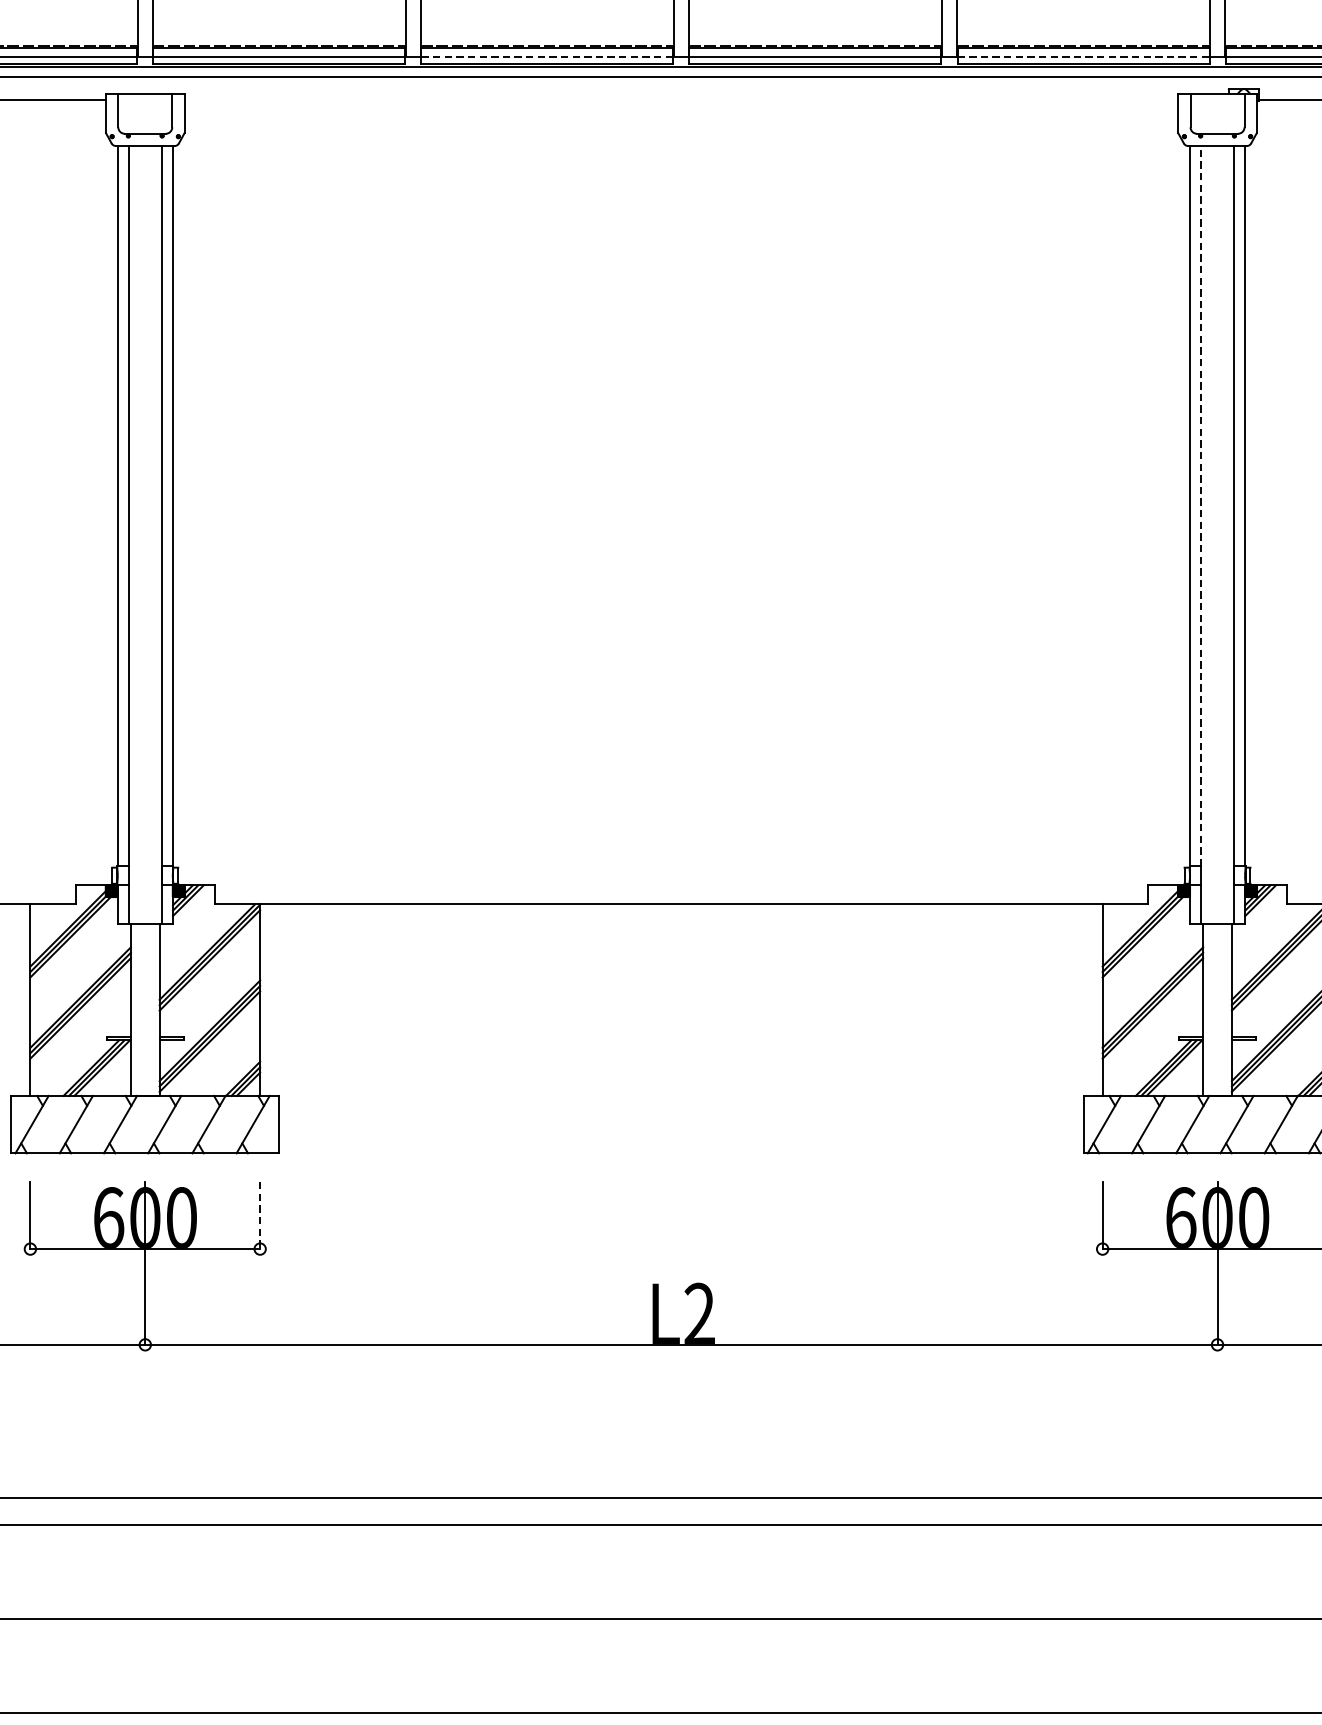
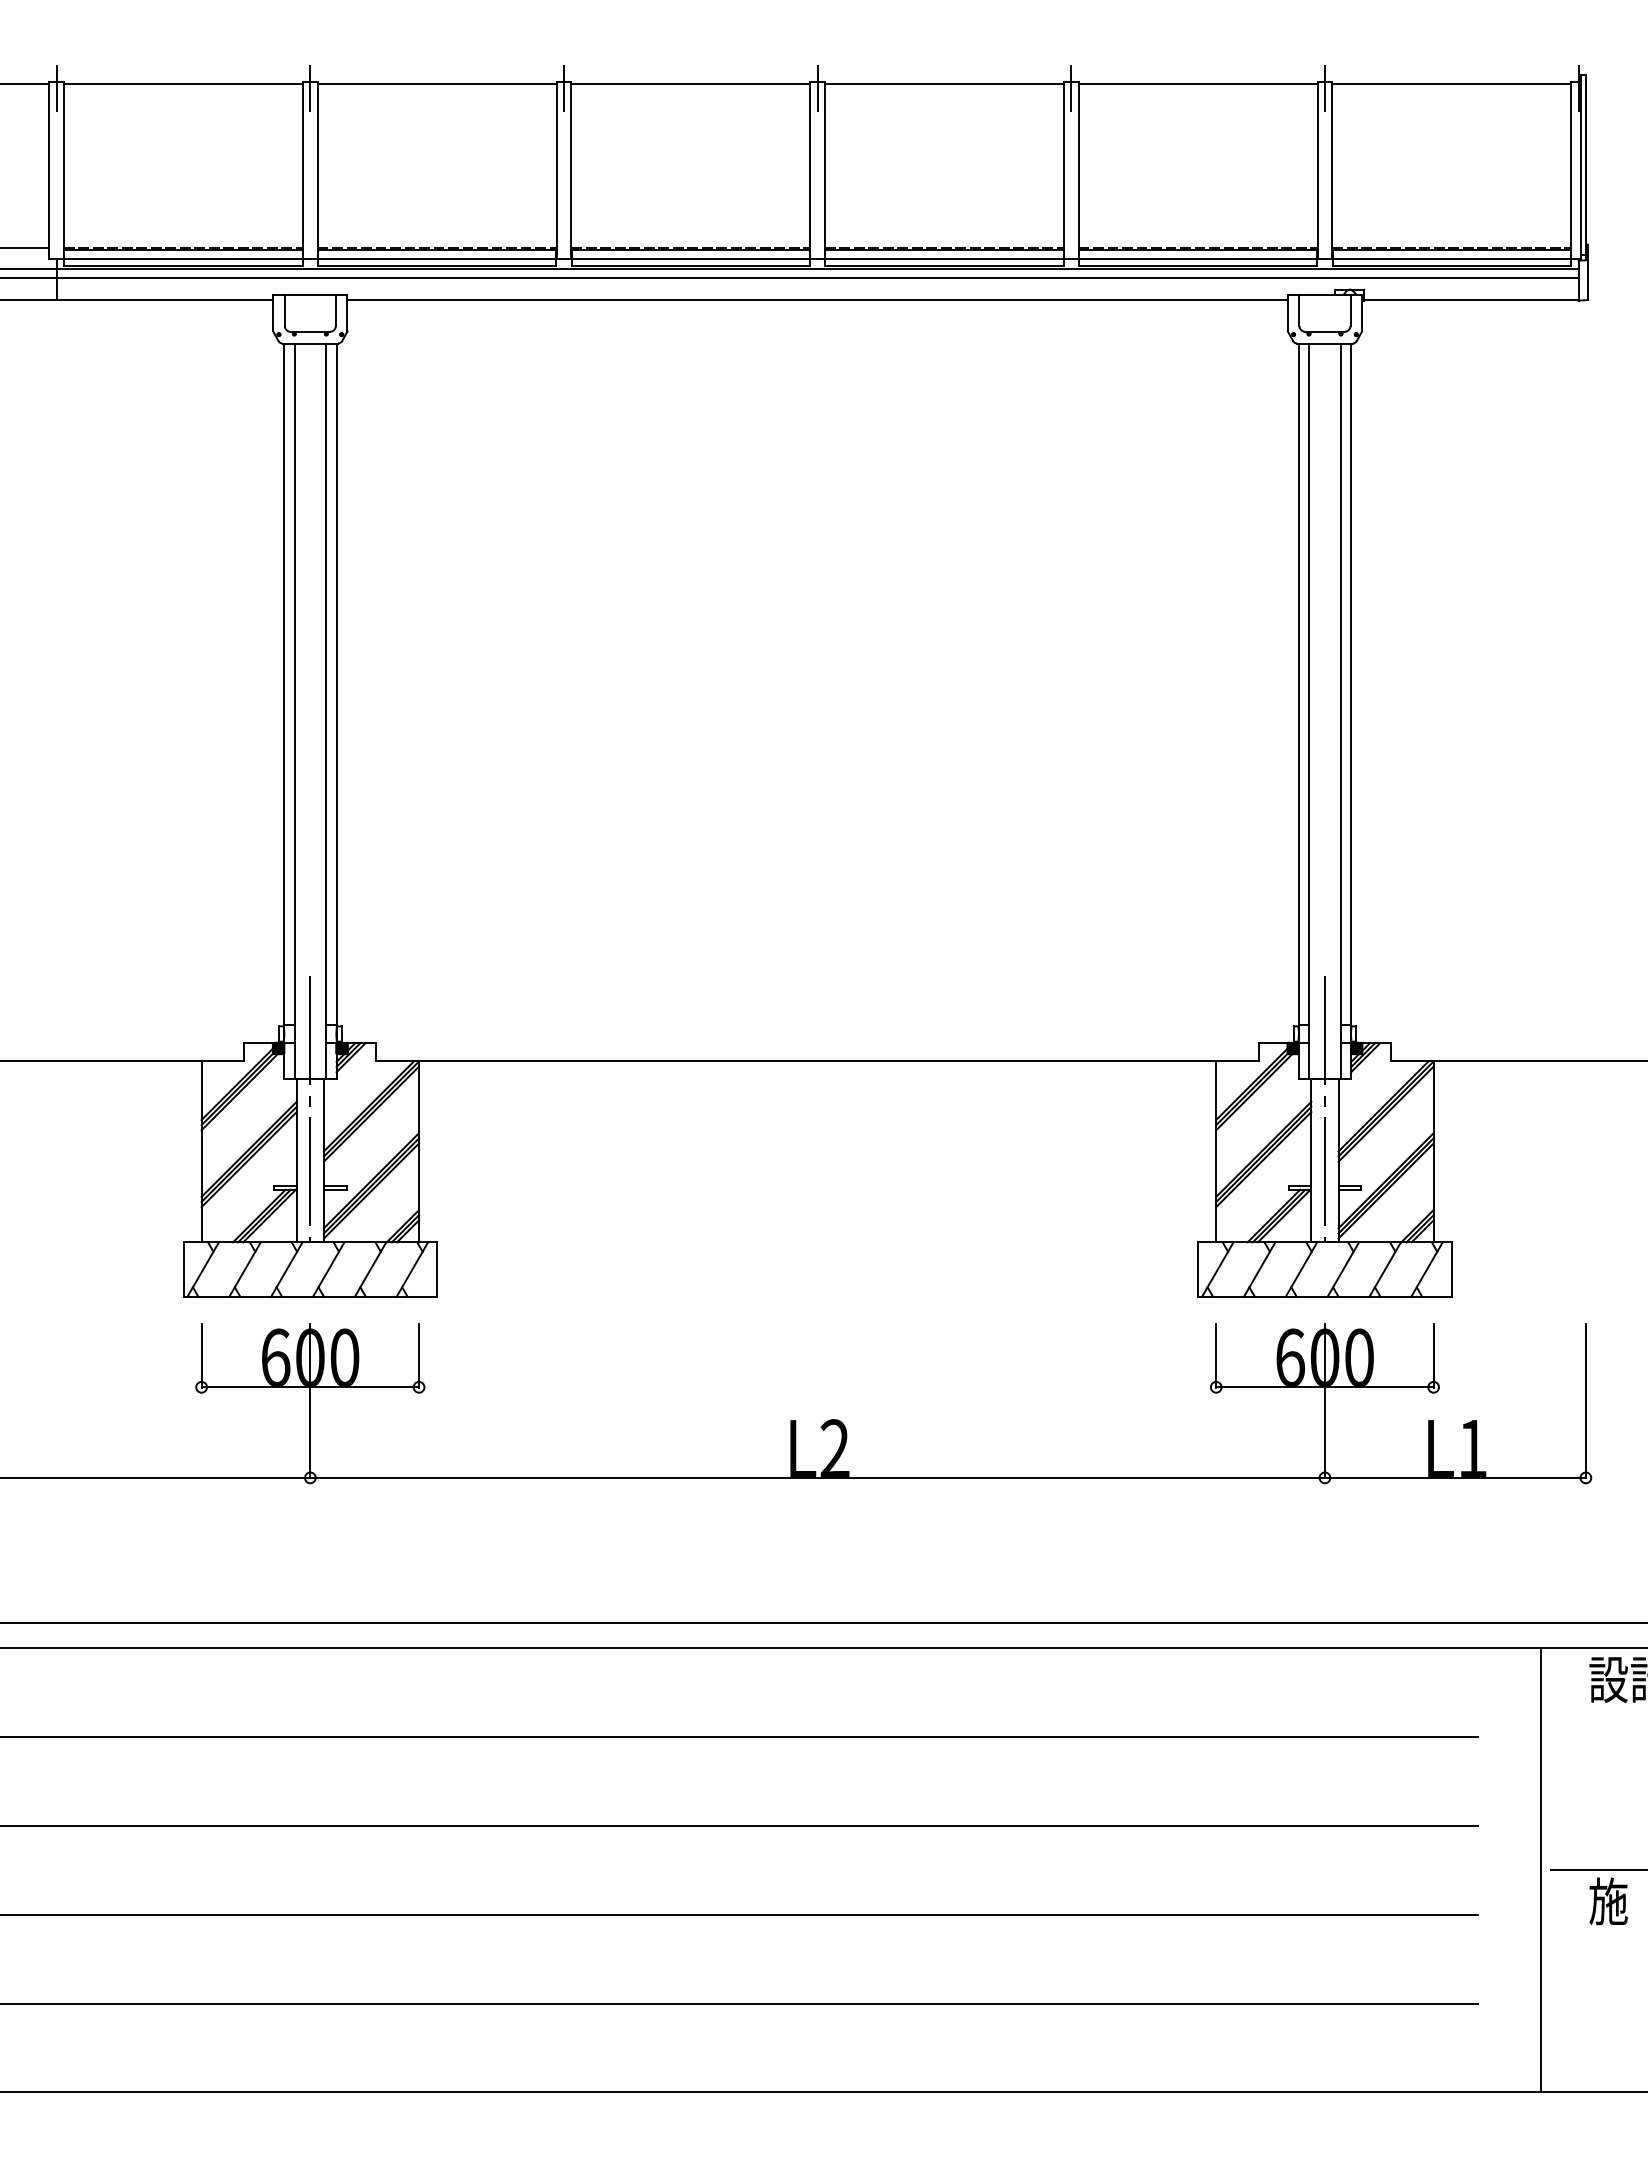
line: (548, 57) -> (691, 259), dashed -> solid
line: (1083, 57) -> (1198, 259), dashed -> solid
line: (681, 100) -> (817, 300), added
line: (1201, 506) -> (1309, 684), dashed -> solid
line: (145, 955) -> (310, 1109), added
line: (1217, 955) -> (1324, 1109), added
line: (260, 1215) -> (419, 1355), dashed -> solid

